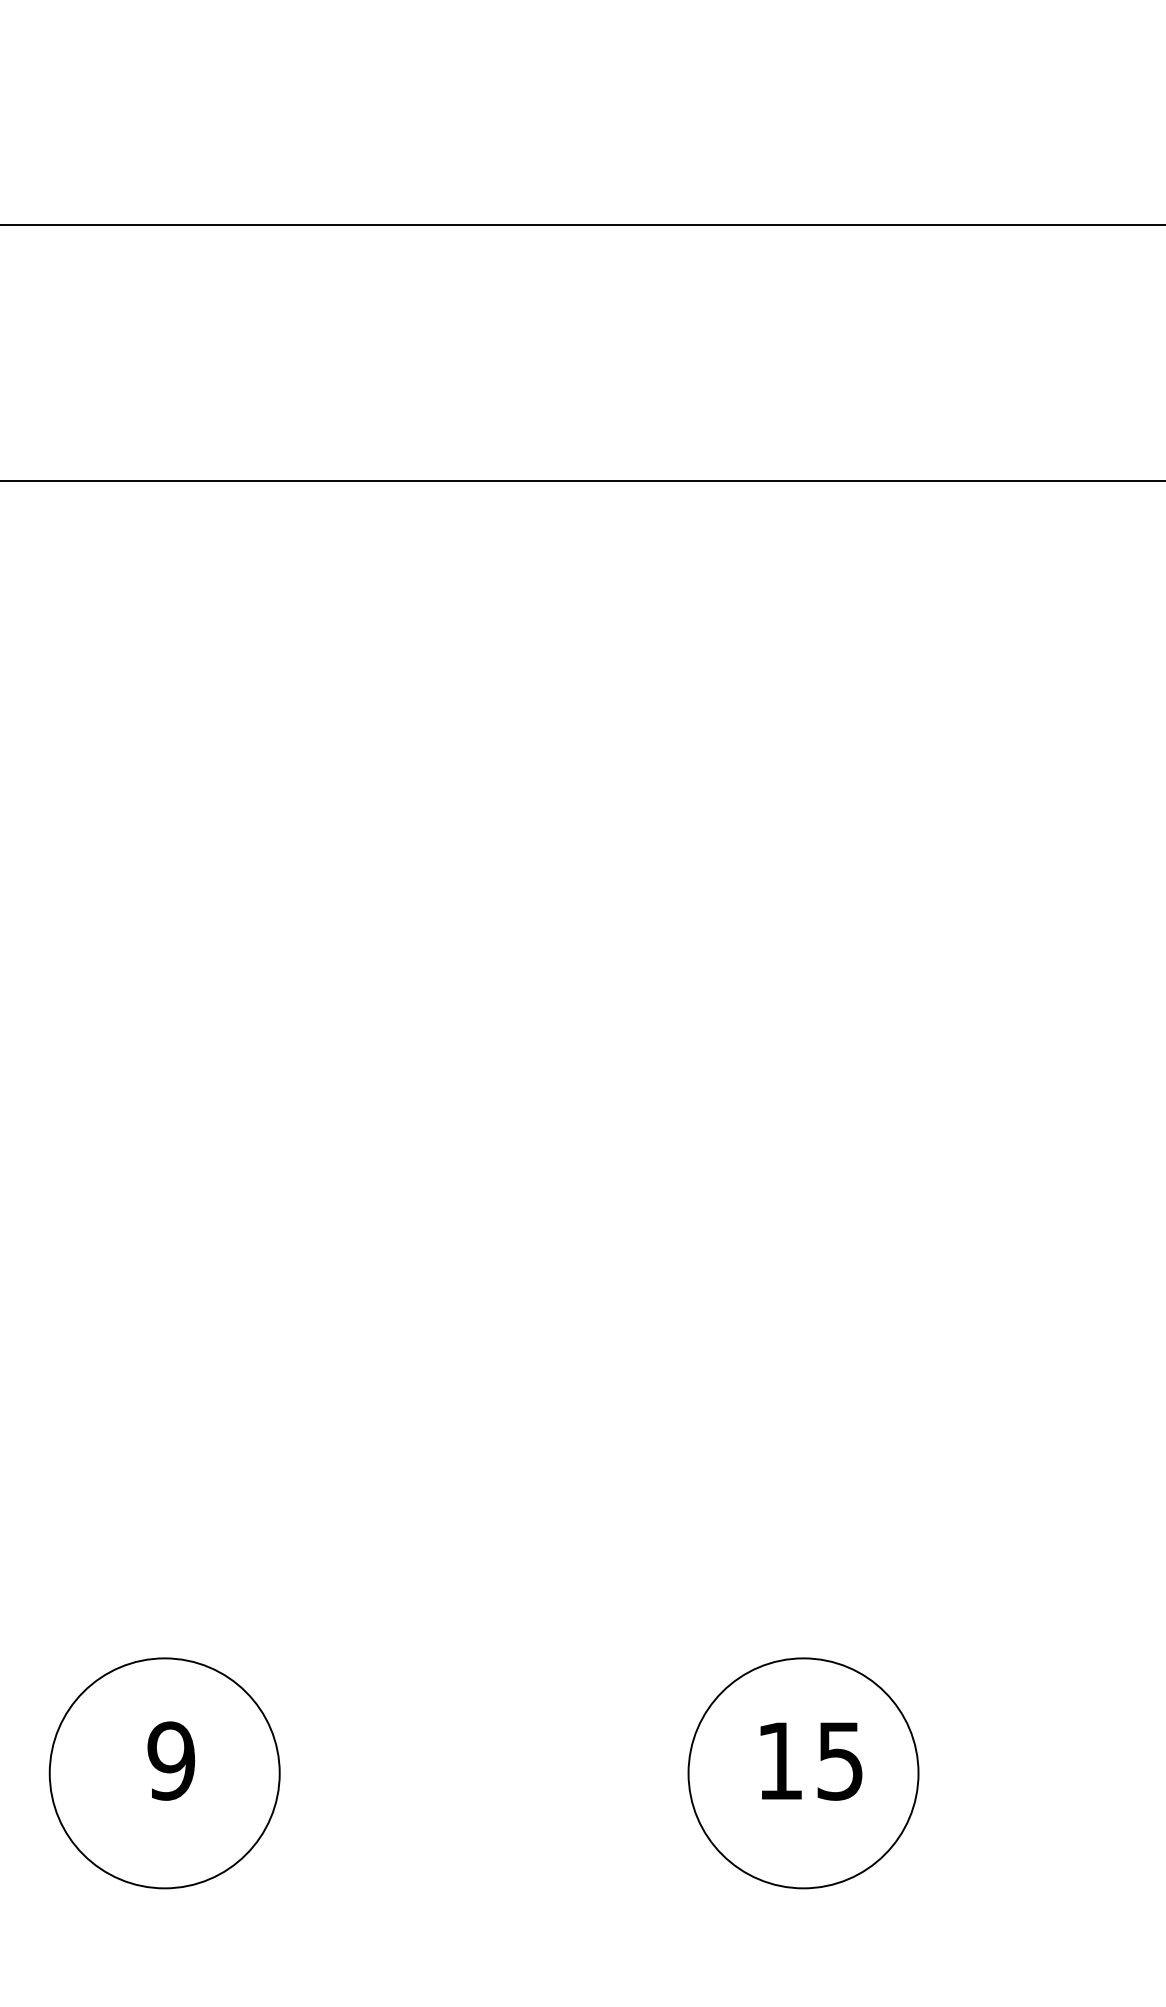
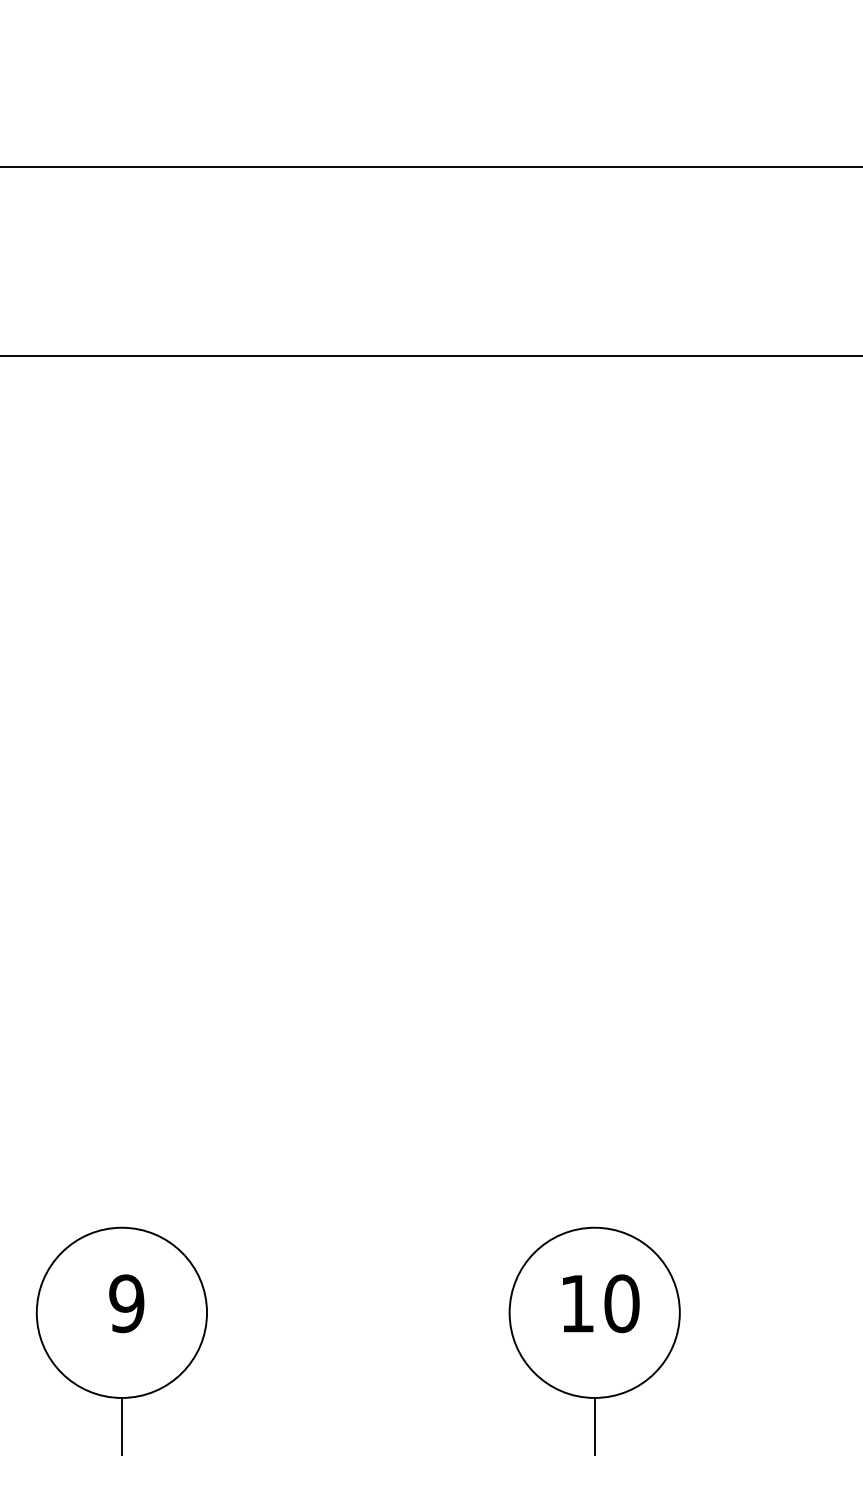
text: (840, 1760) -> (622, 1303), 15 -> 10
line: (164, 1926) -> (121, 1426), added
line: (803, 1926) -> (594, 1426), added

